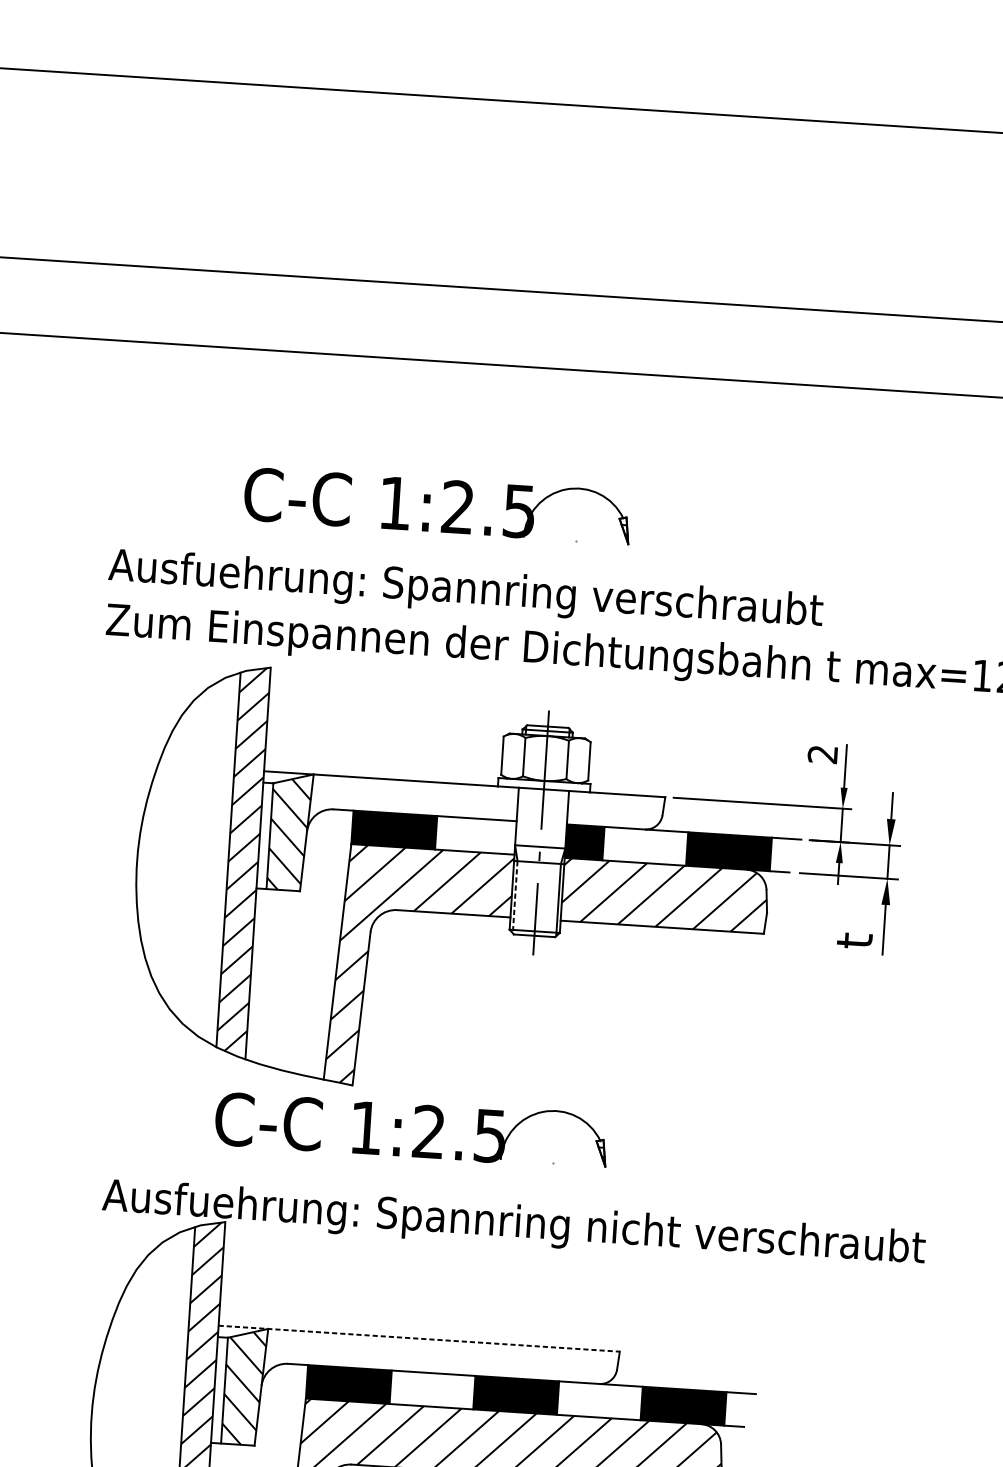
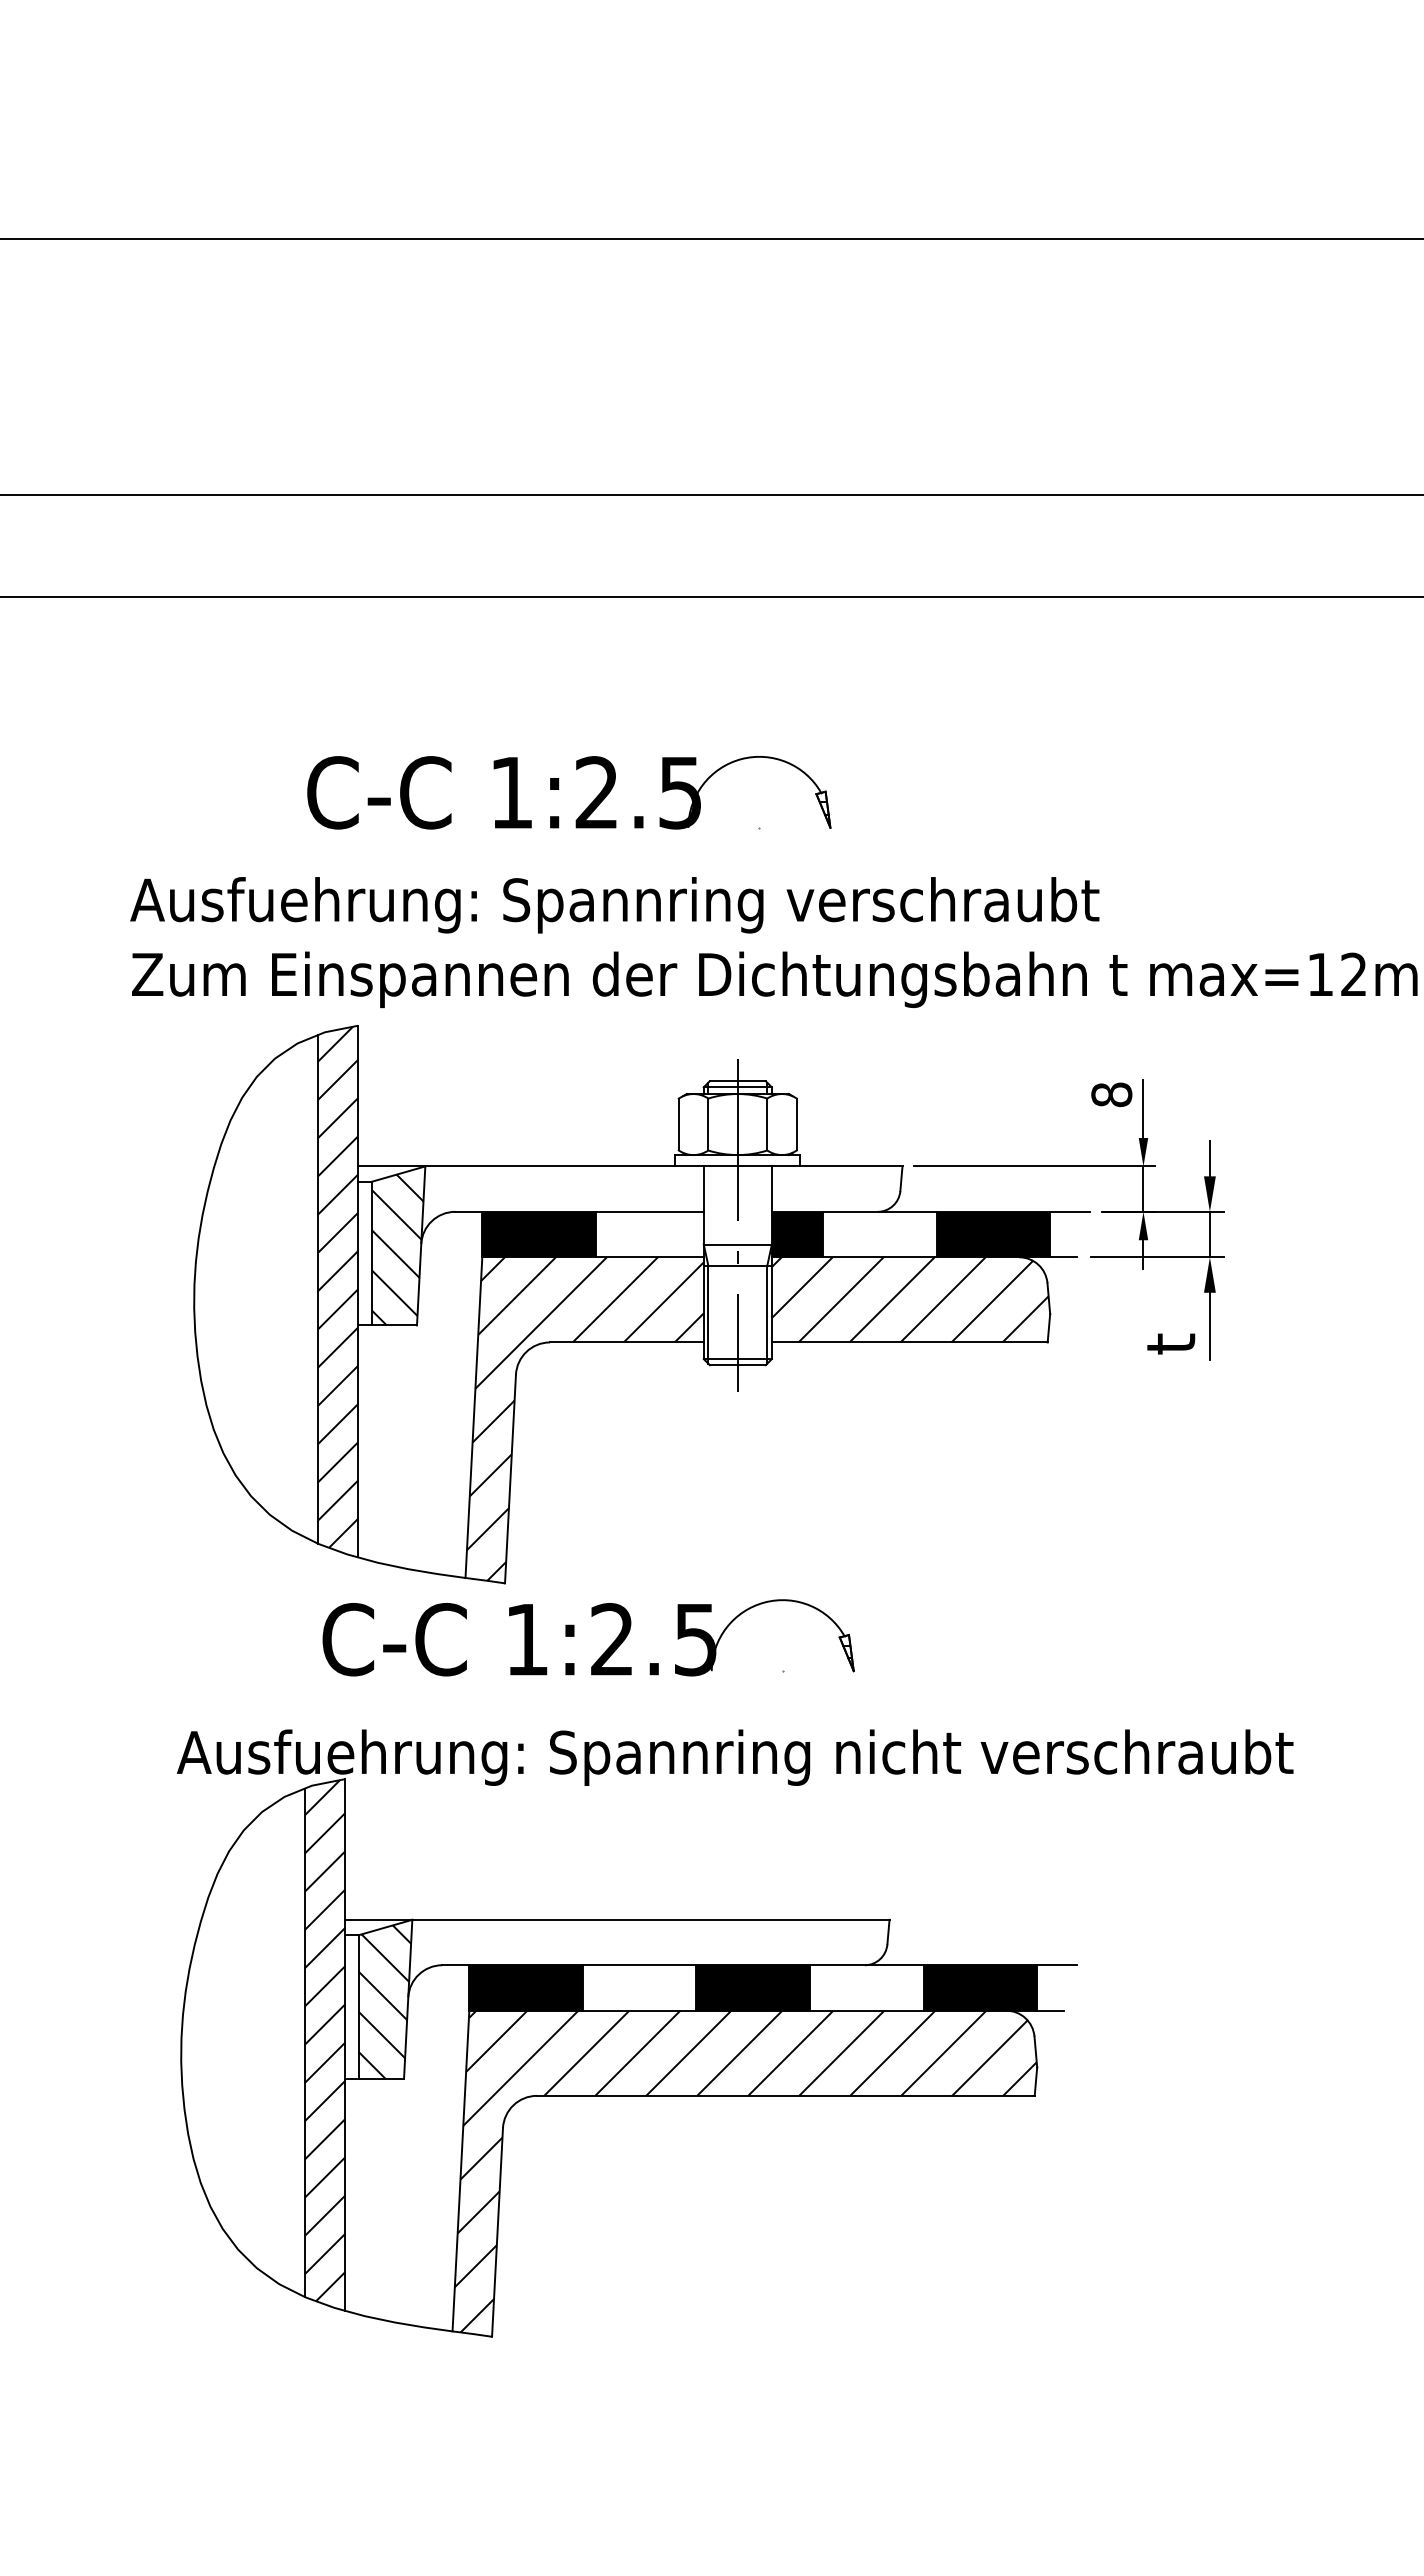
text: (822, 754) -> (1111, 1094), 2 -> 8
line: (515, 897) -> (708, 1314), dashed -> solid
line: (419, 1338) -> (617, 1919), dashed -> solid

